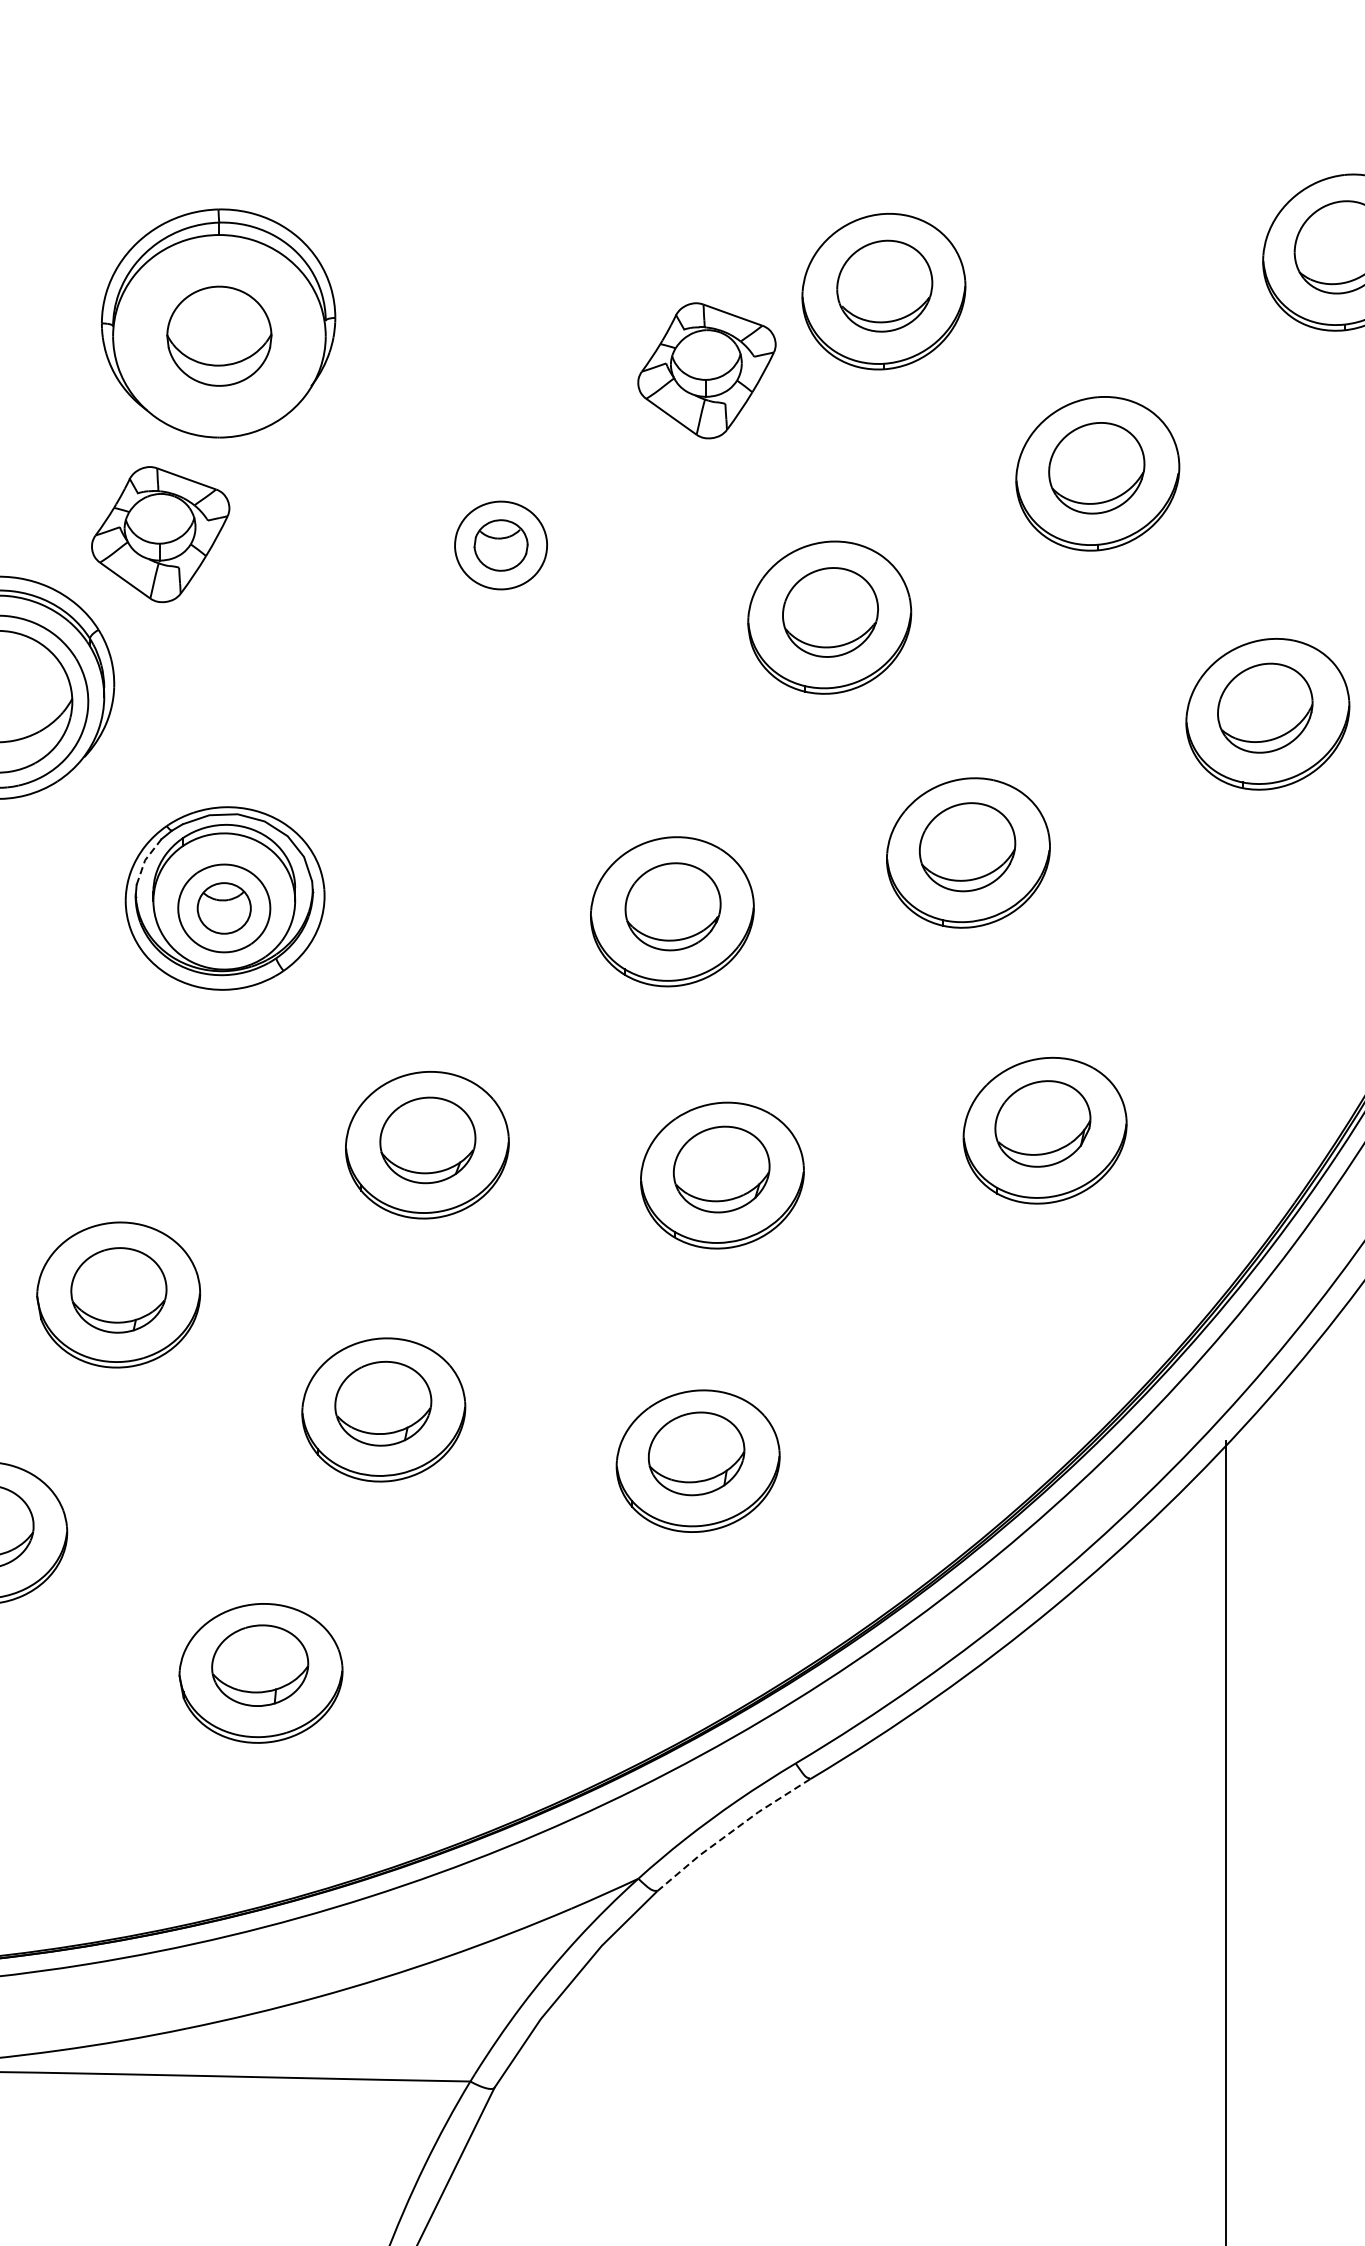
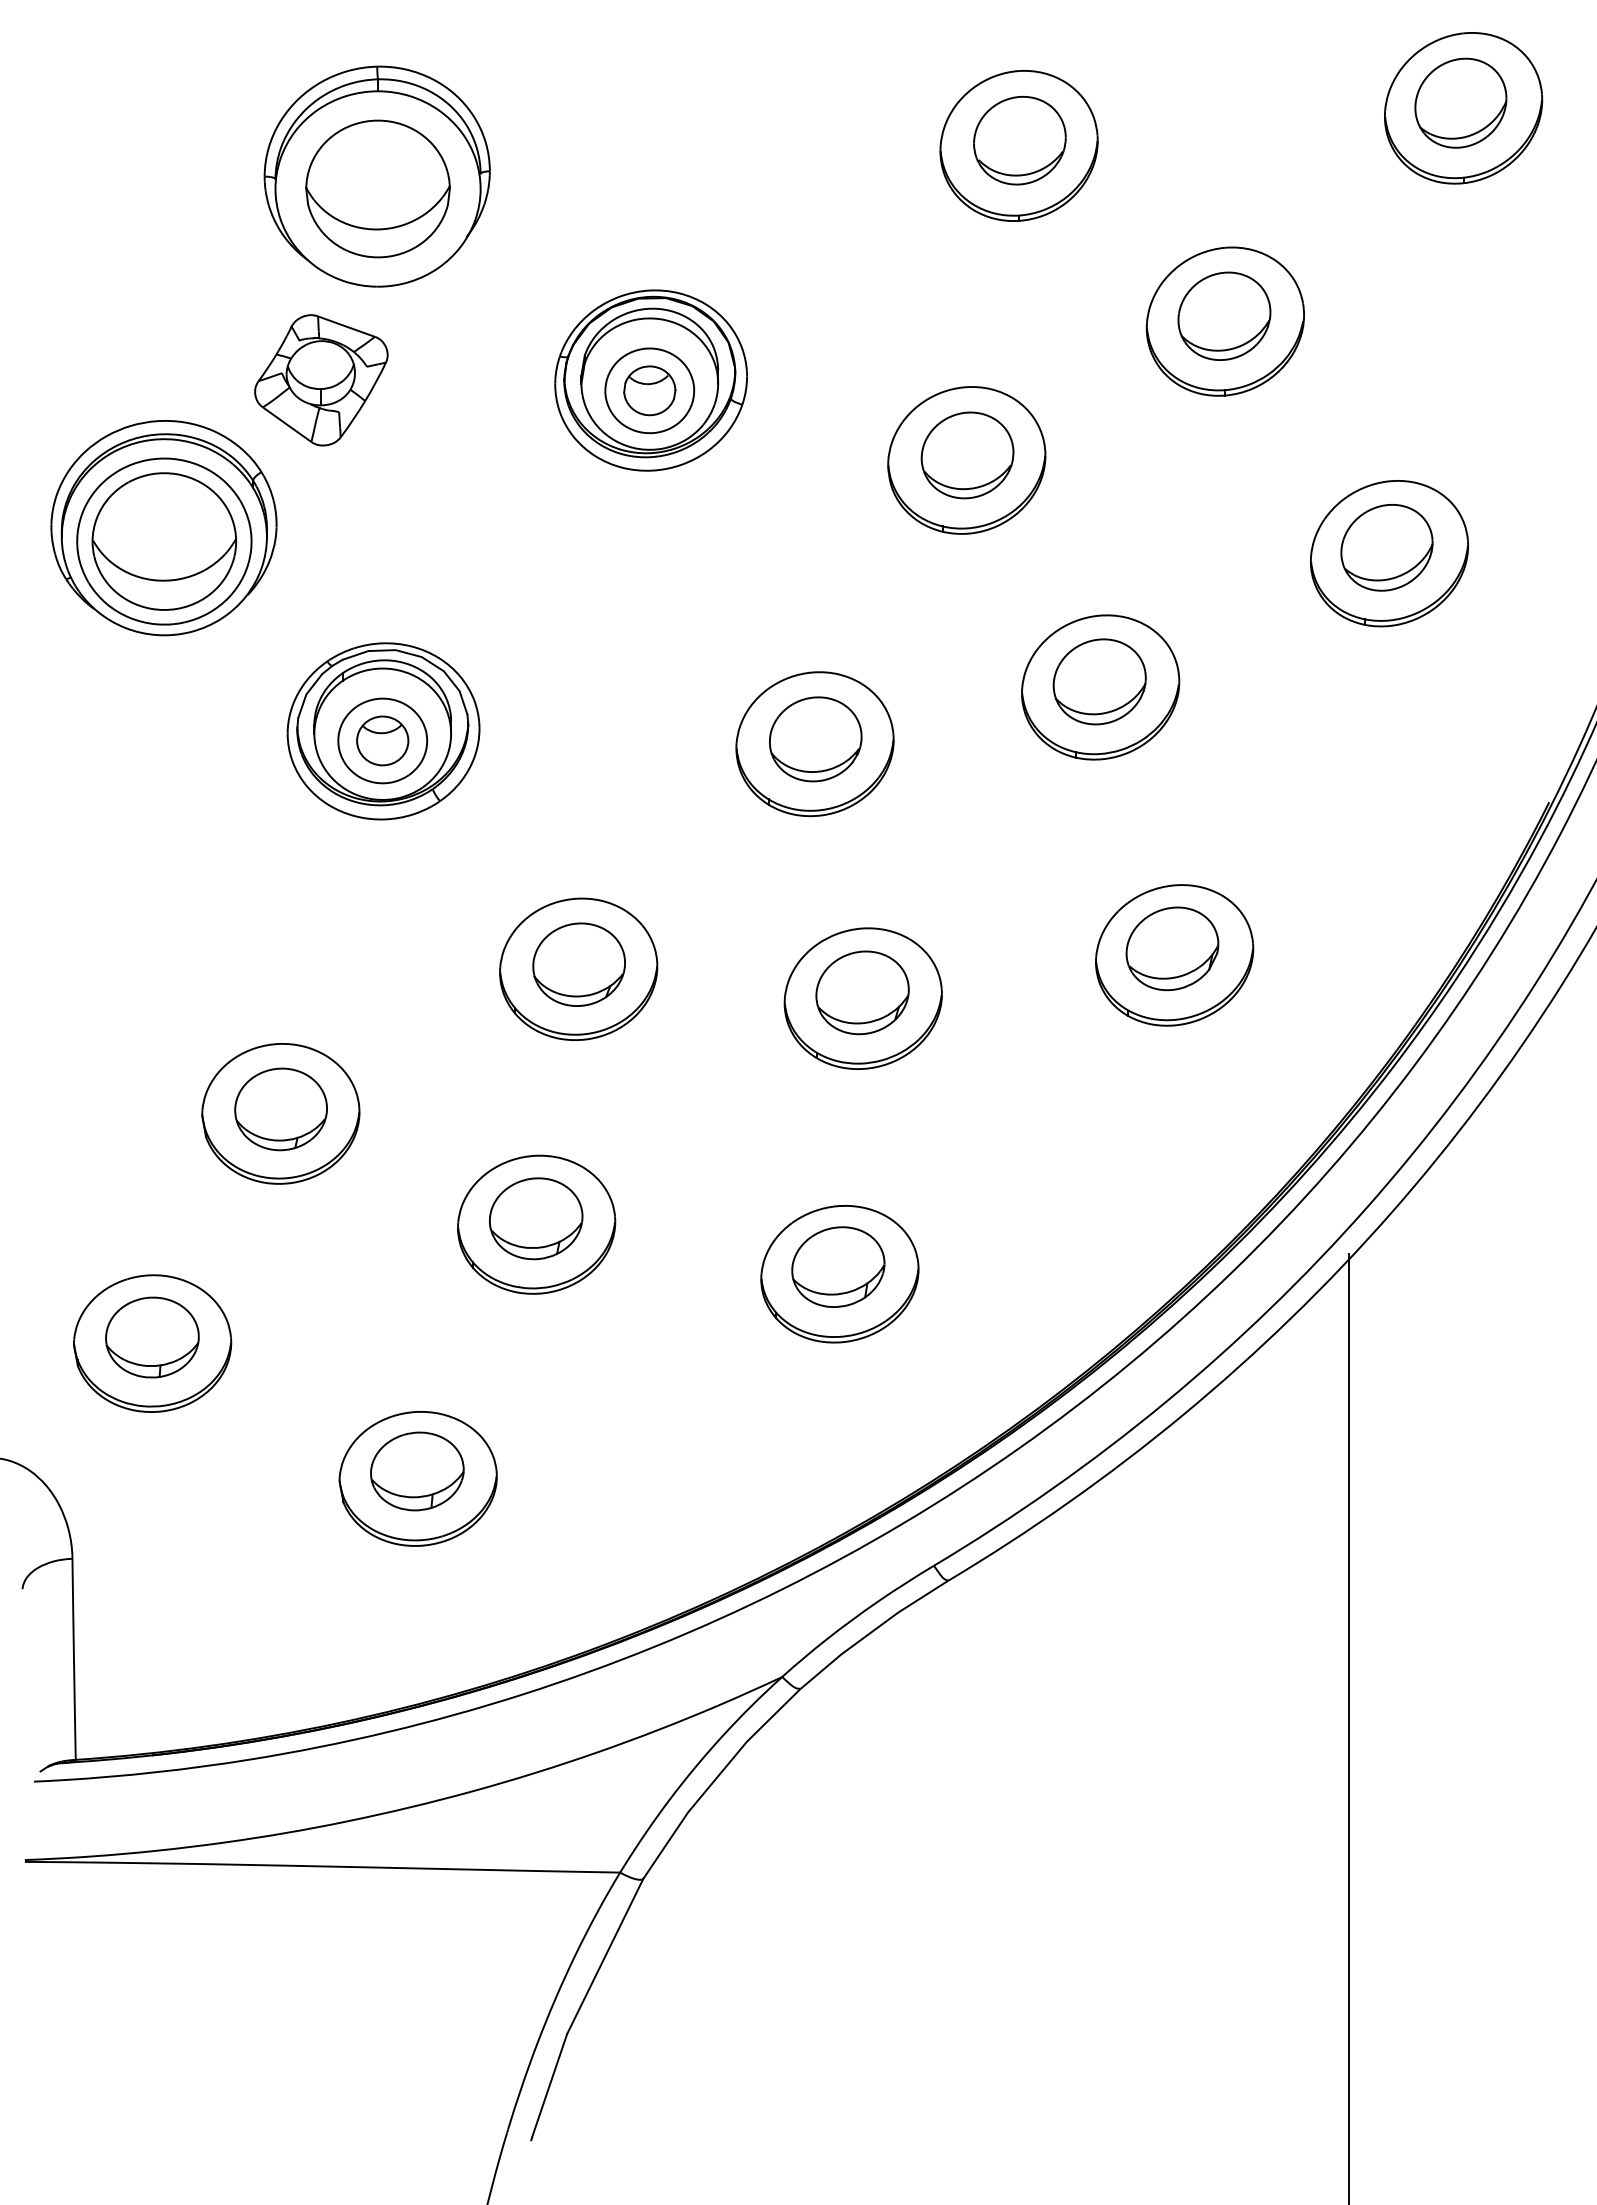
part: (218, 335) -> (377, 188), size x1.43
part: (707, 371) -> (848, 222), removed
part: (501, 534) -> (650, 380), added
line: (145, 860) -> (306, 694), dashed -> solid
line: (731, 1831) -> (872, 1631), dashed -> solid

